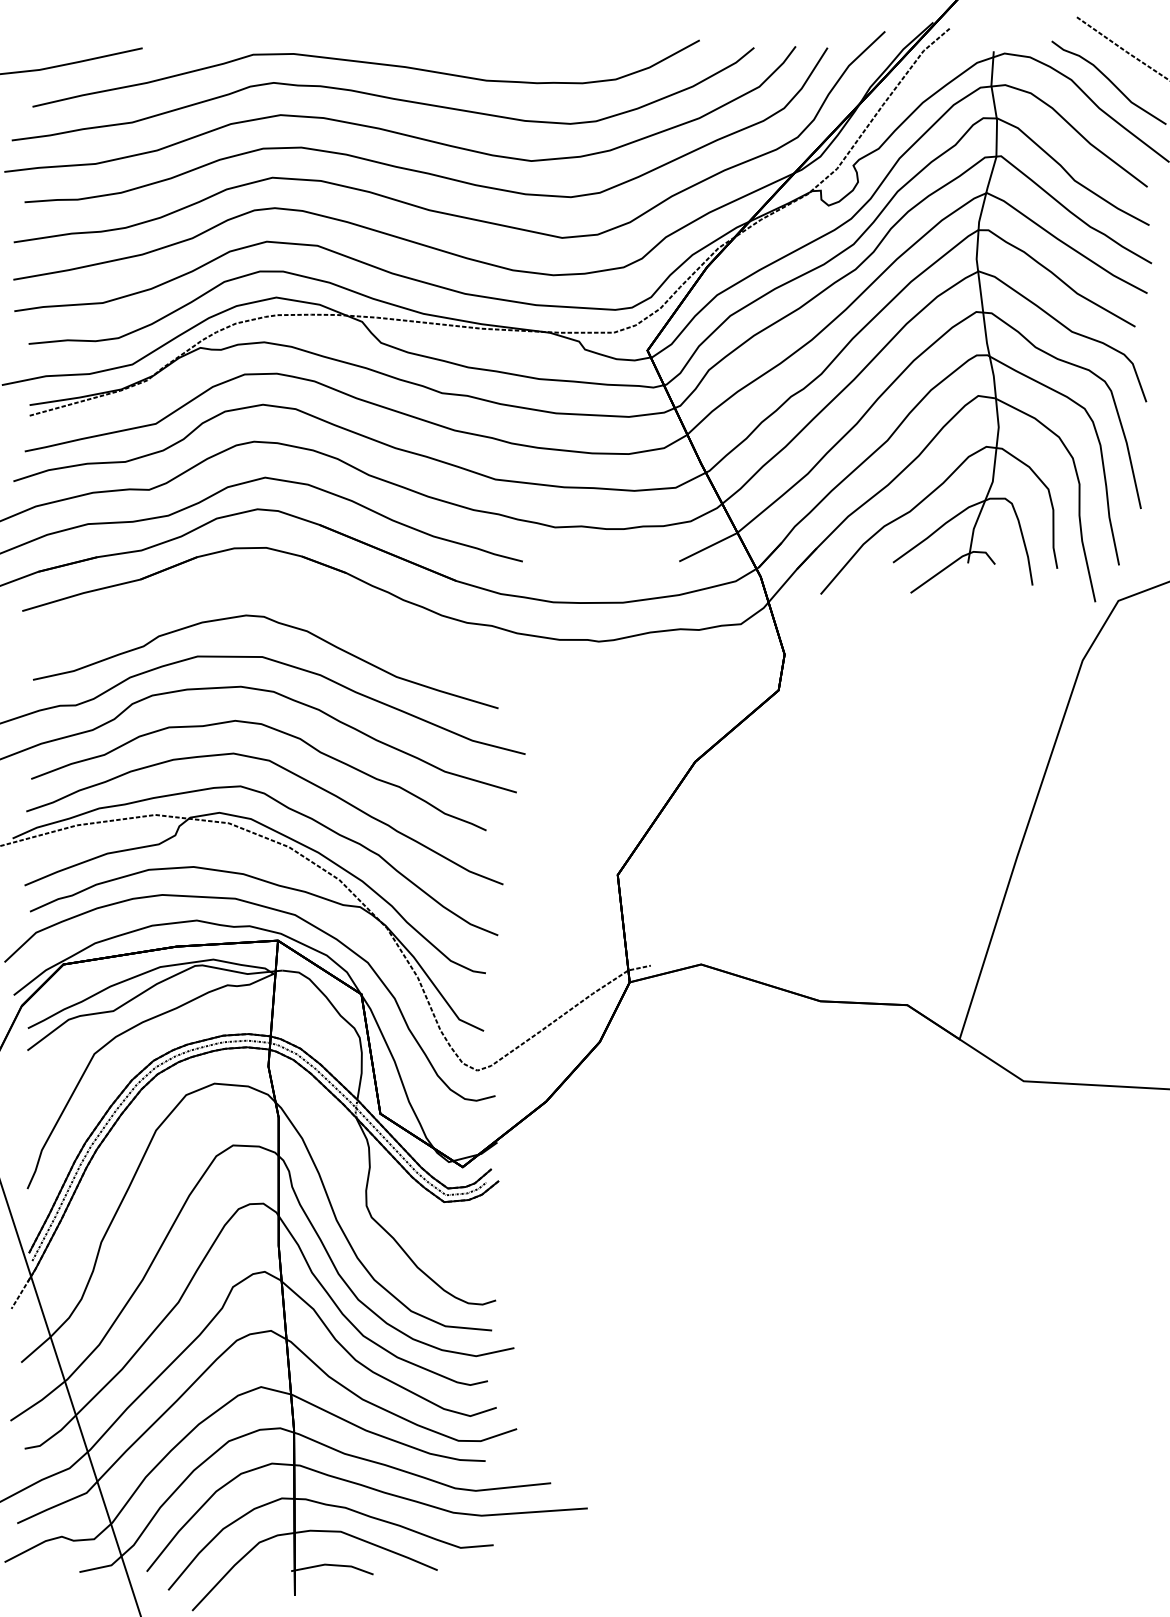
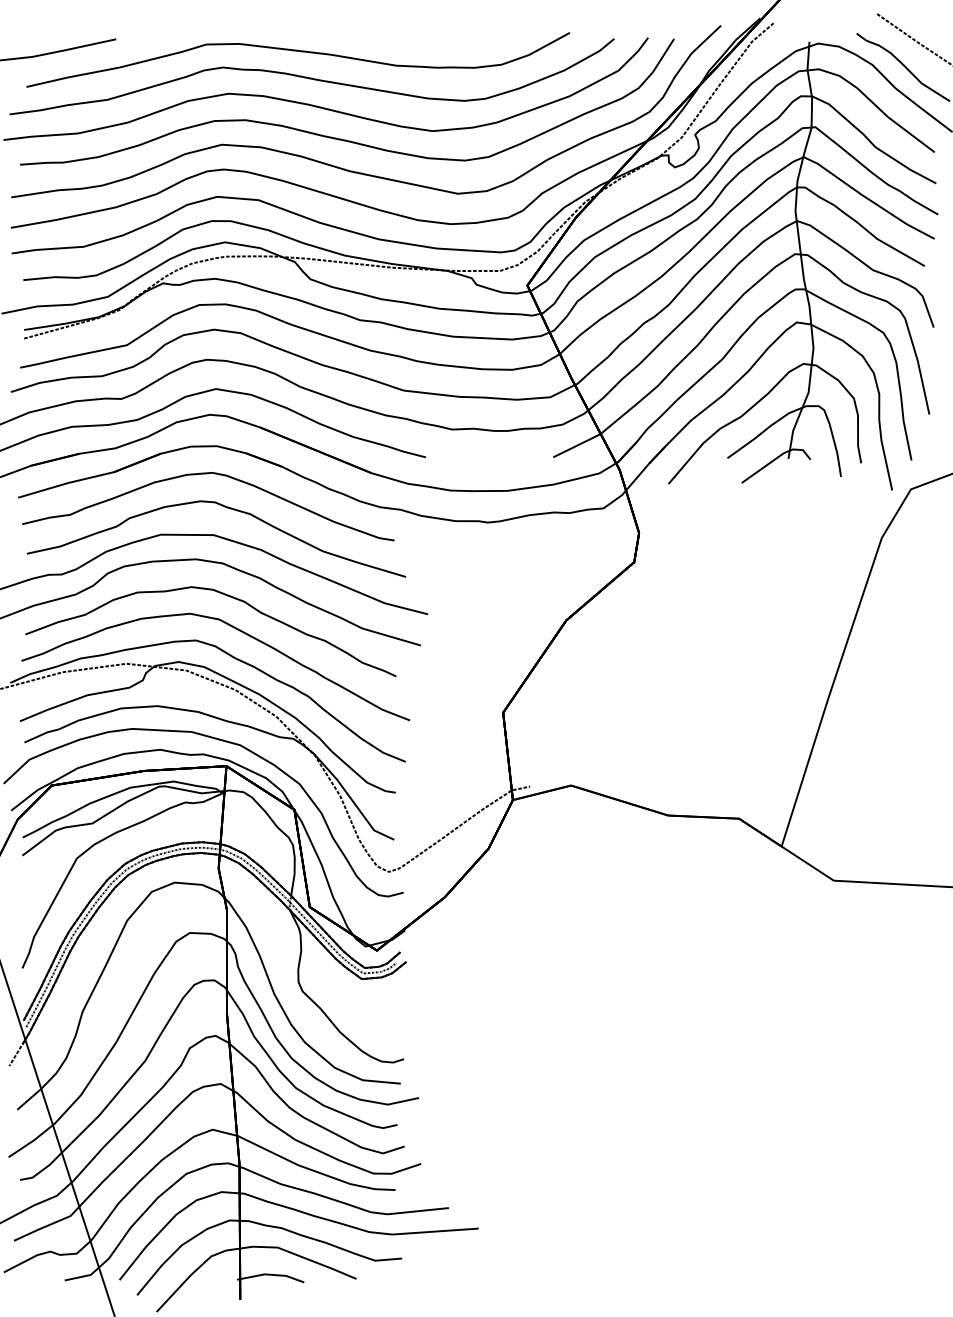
curve: (252, 582) -> (205, 474), added

